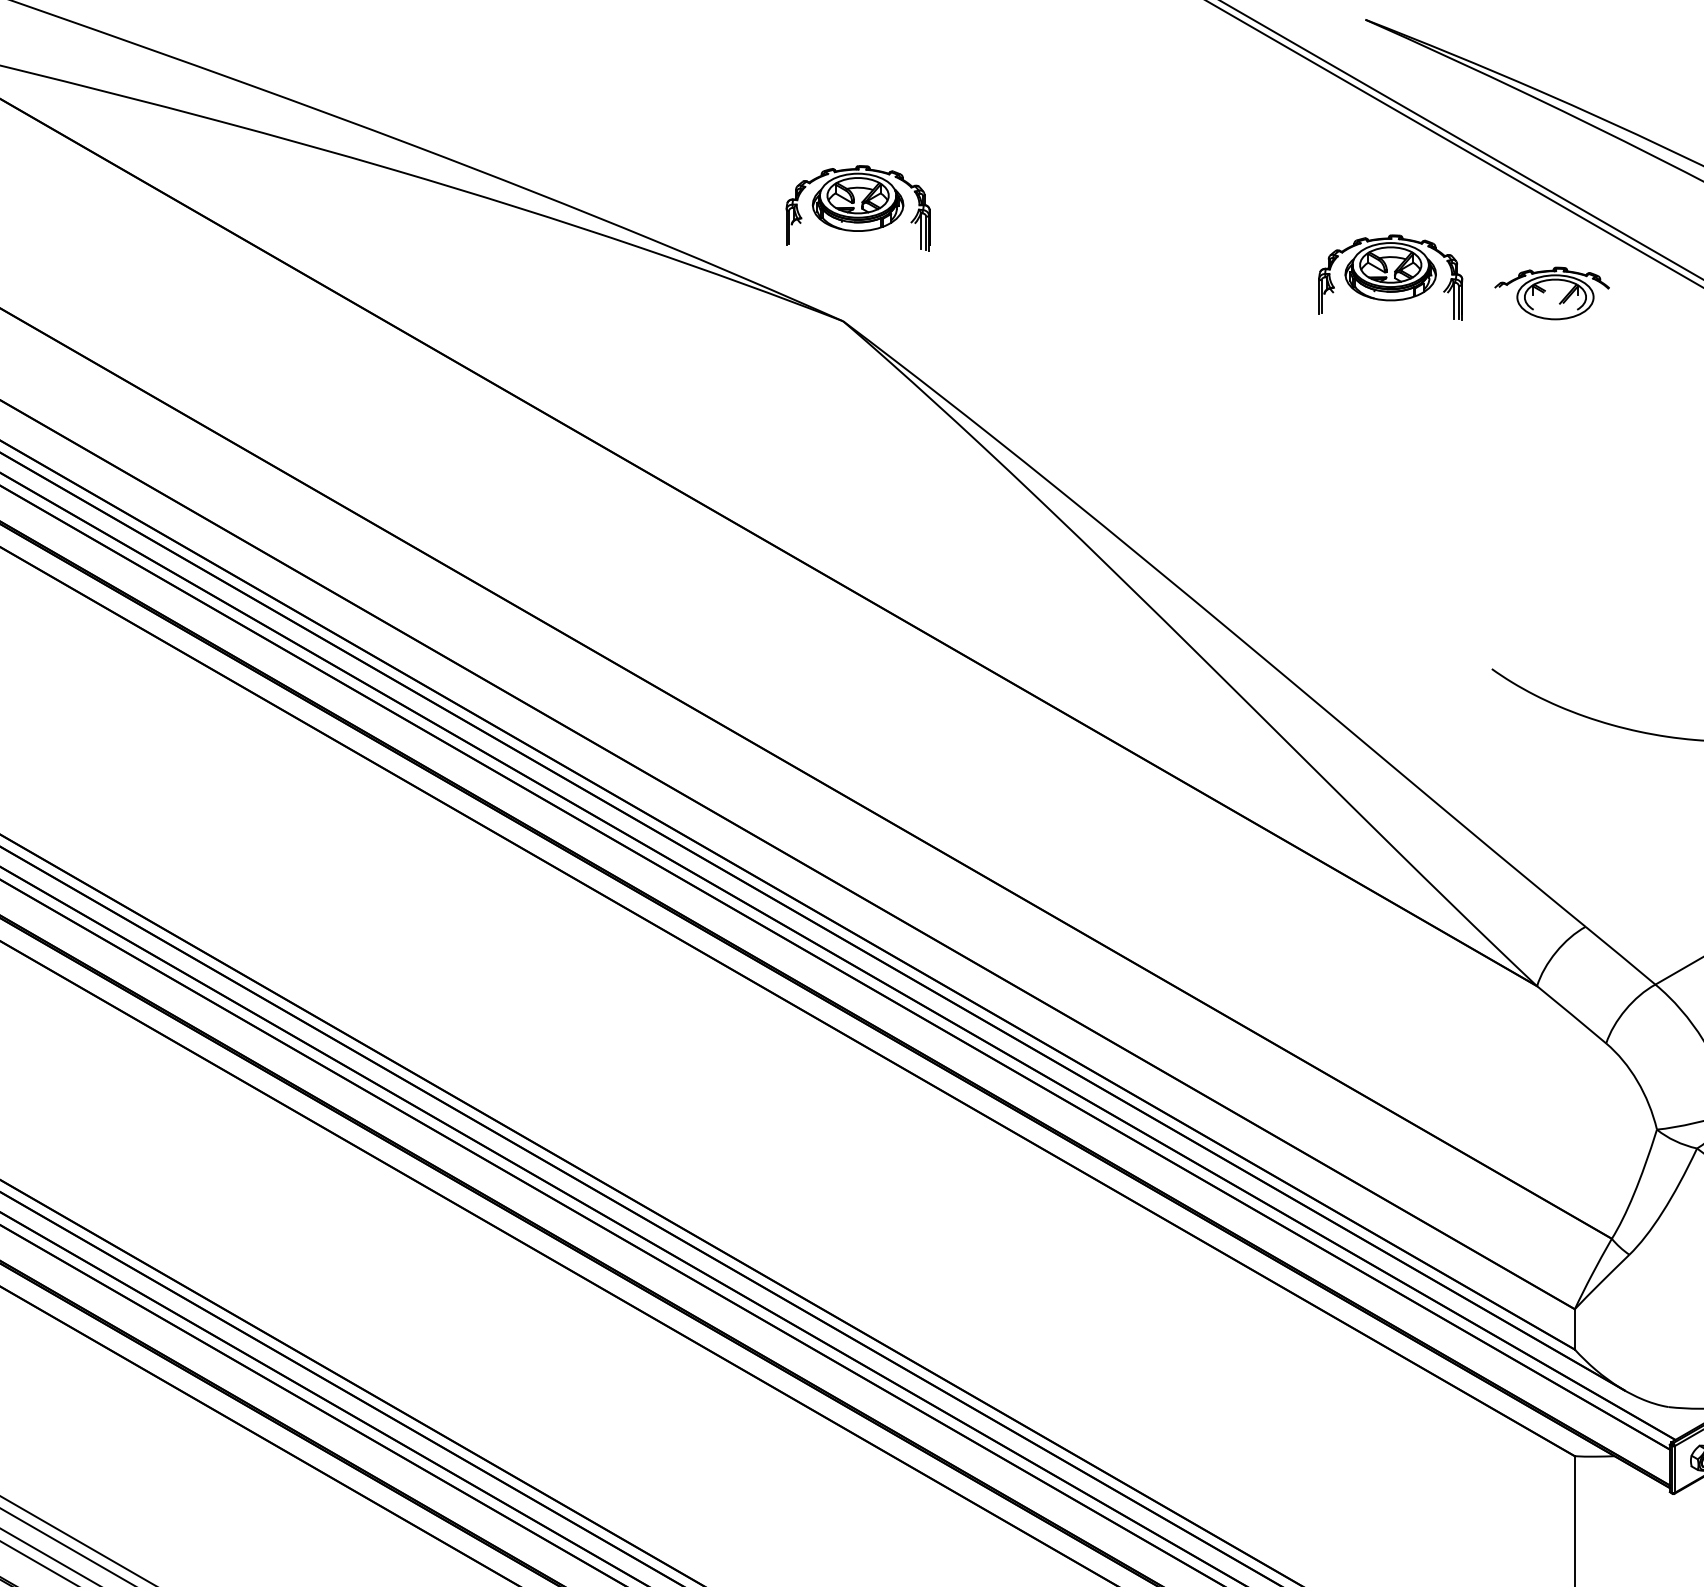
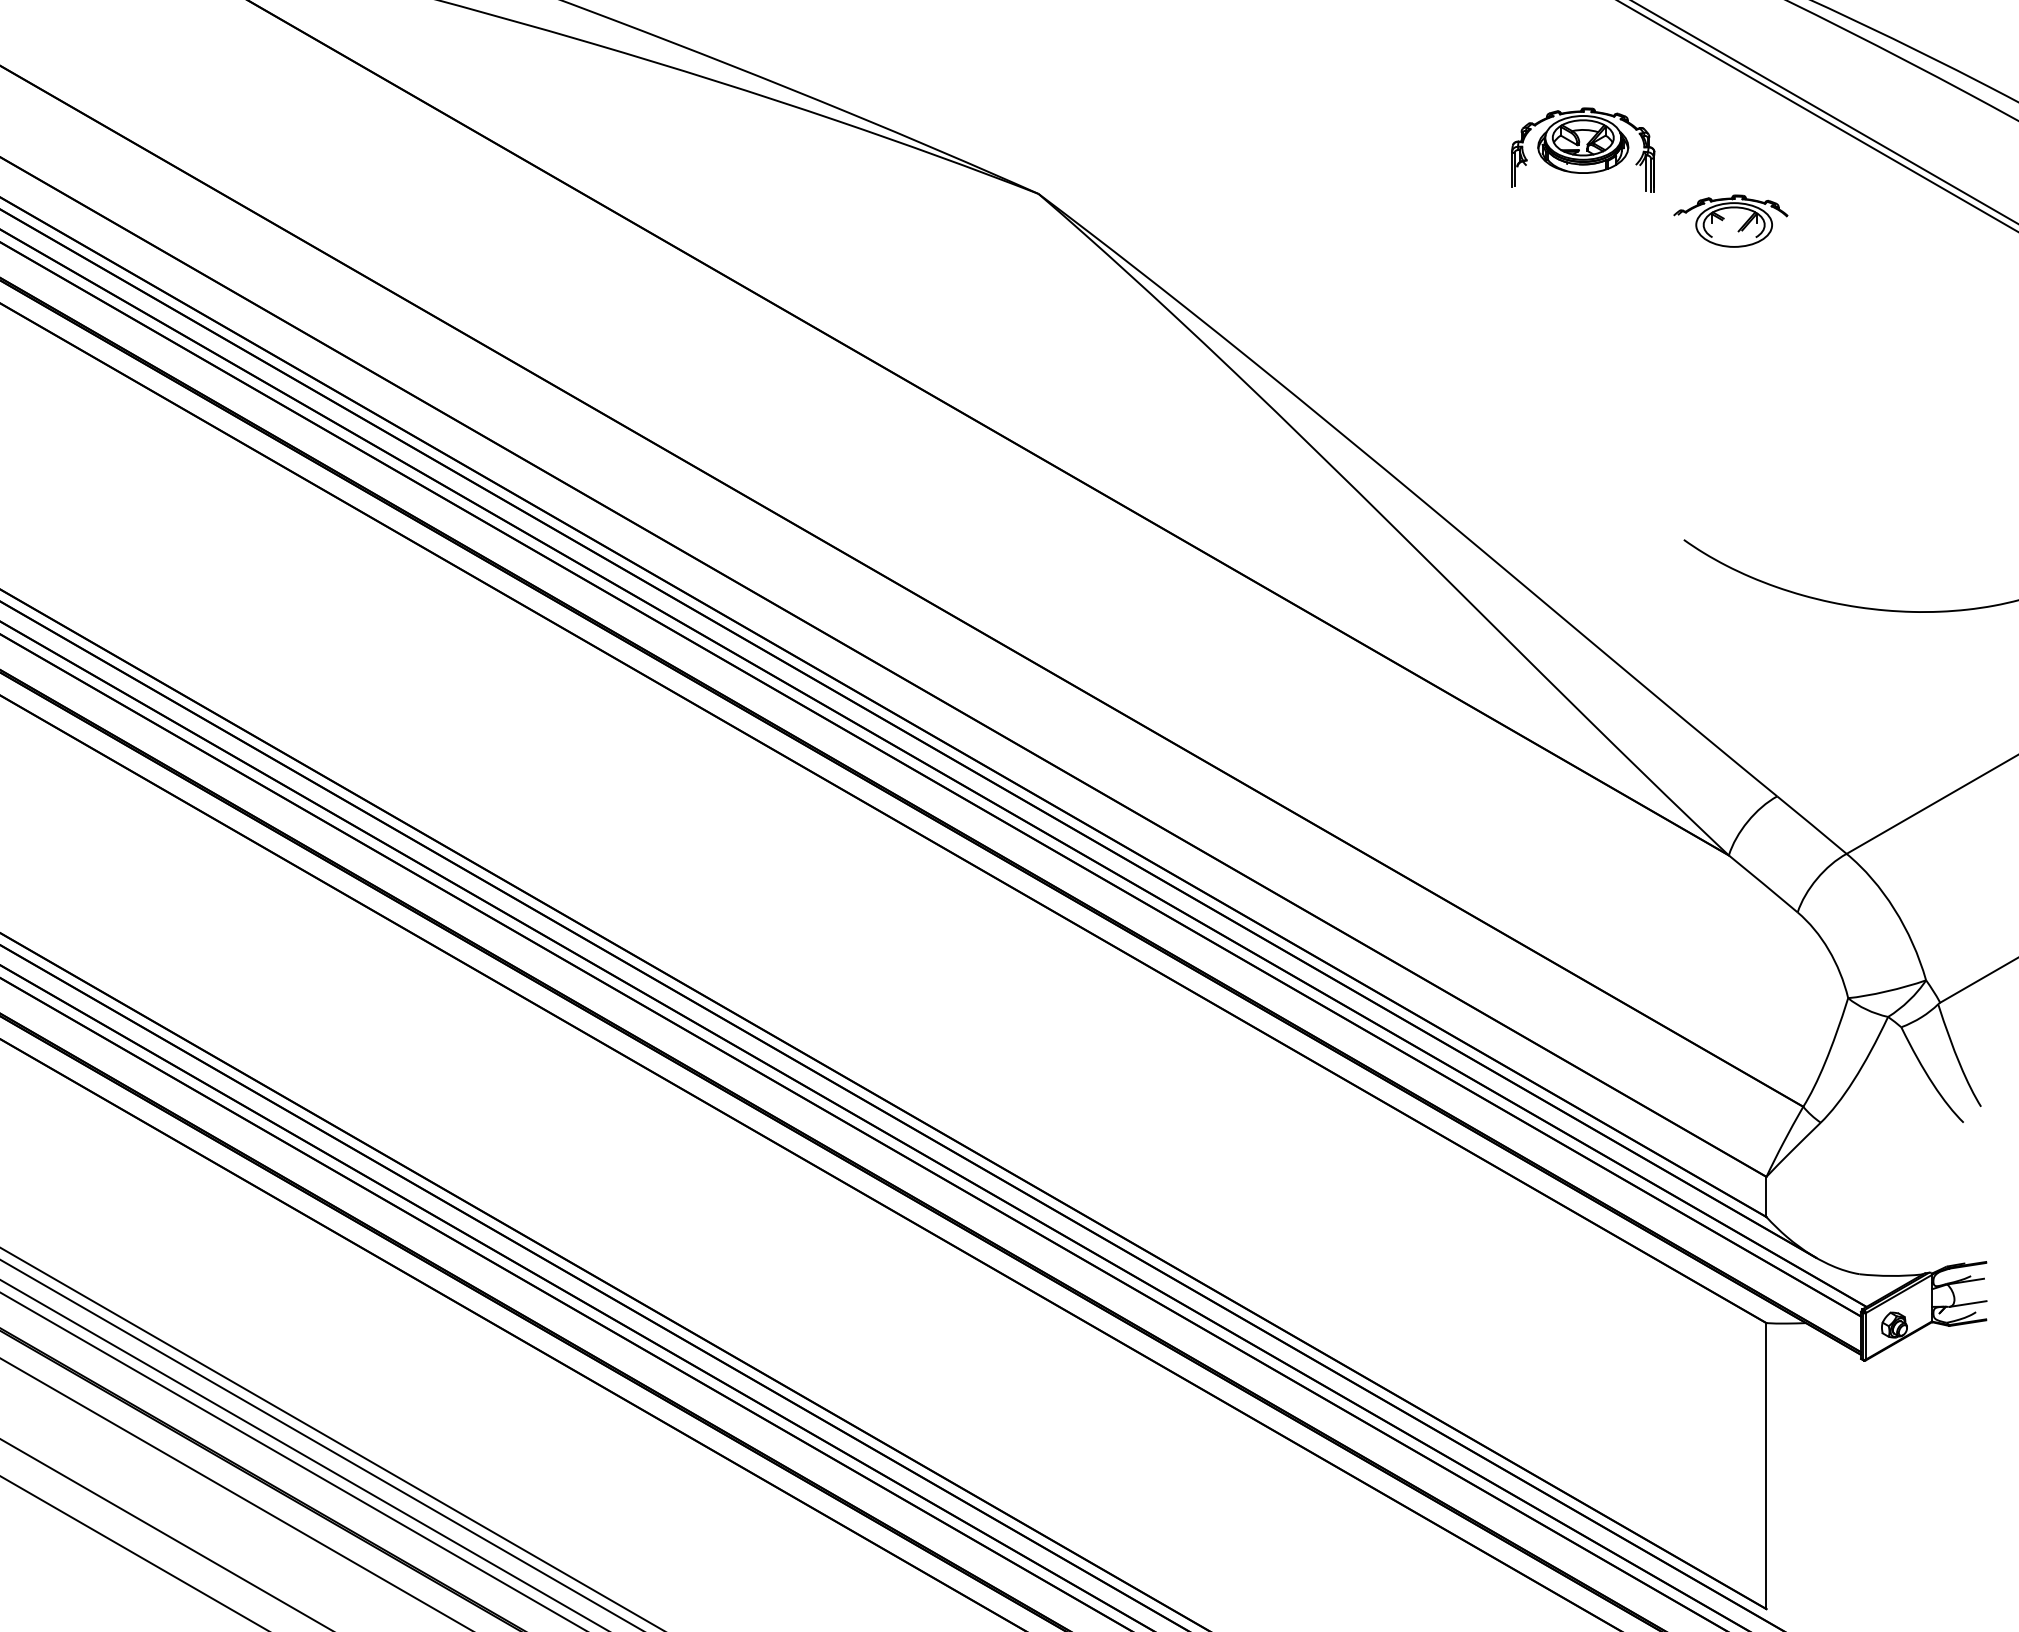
part: (858, 207) -> (1053, 80), removed
part: (1551, 292) -> (1730, 220), moved

